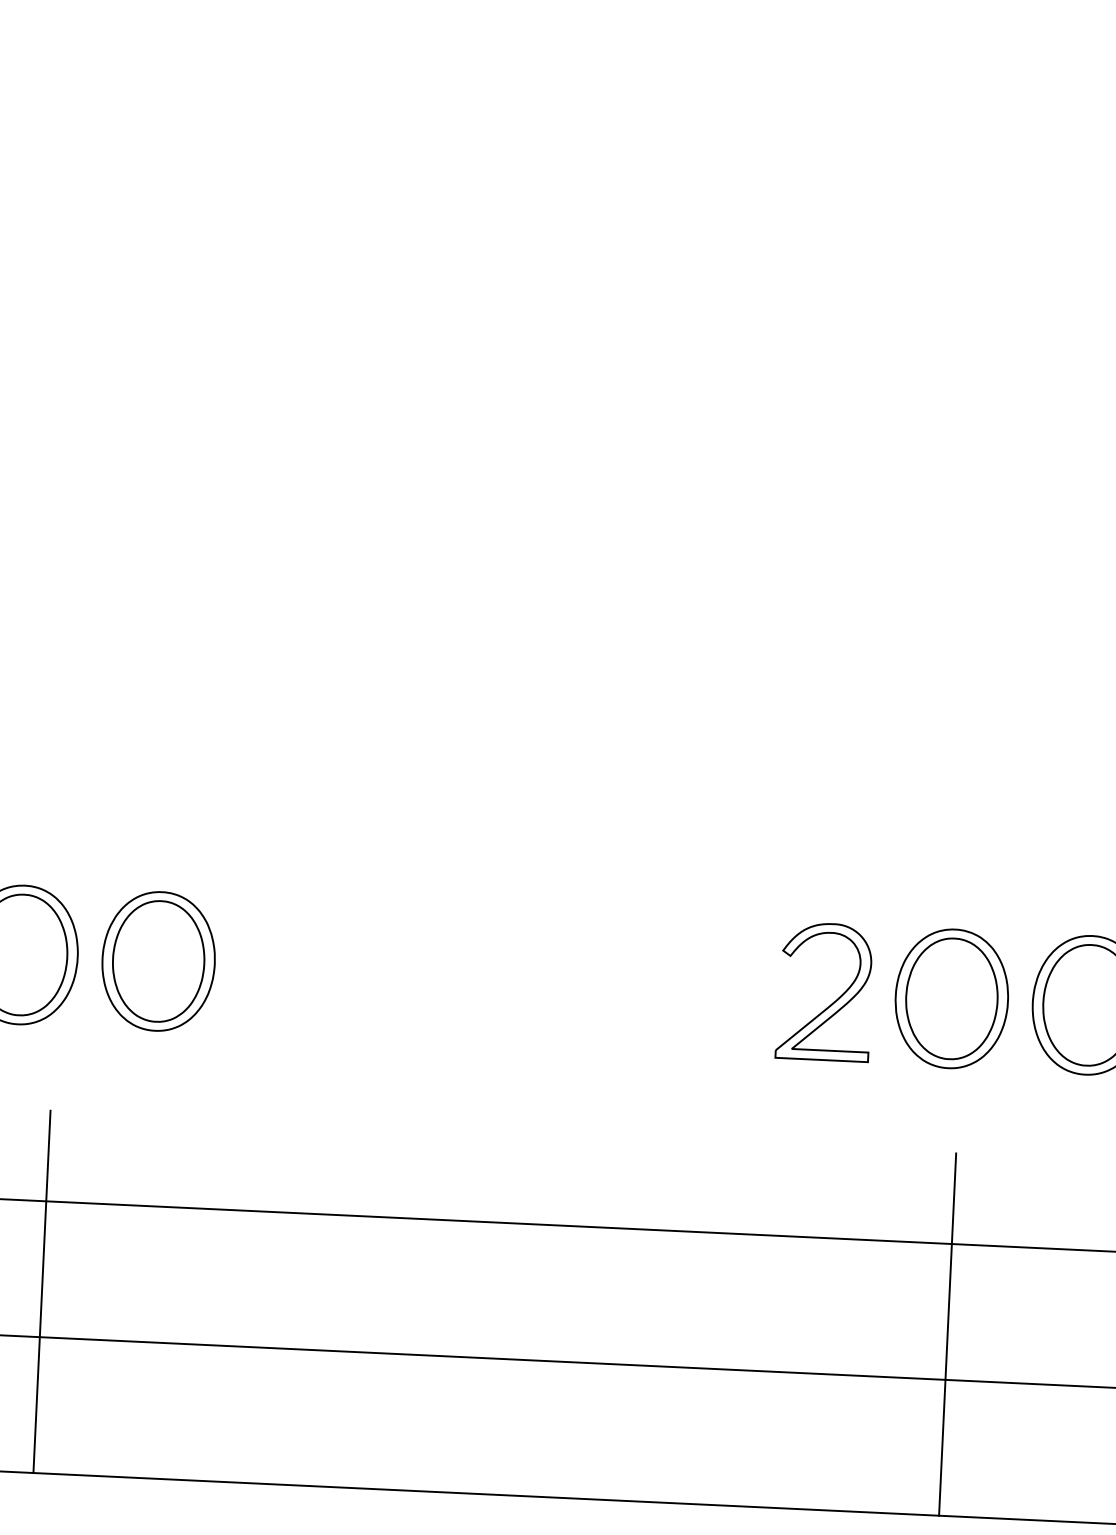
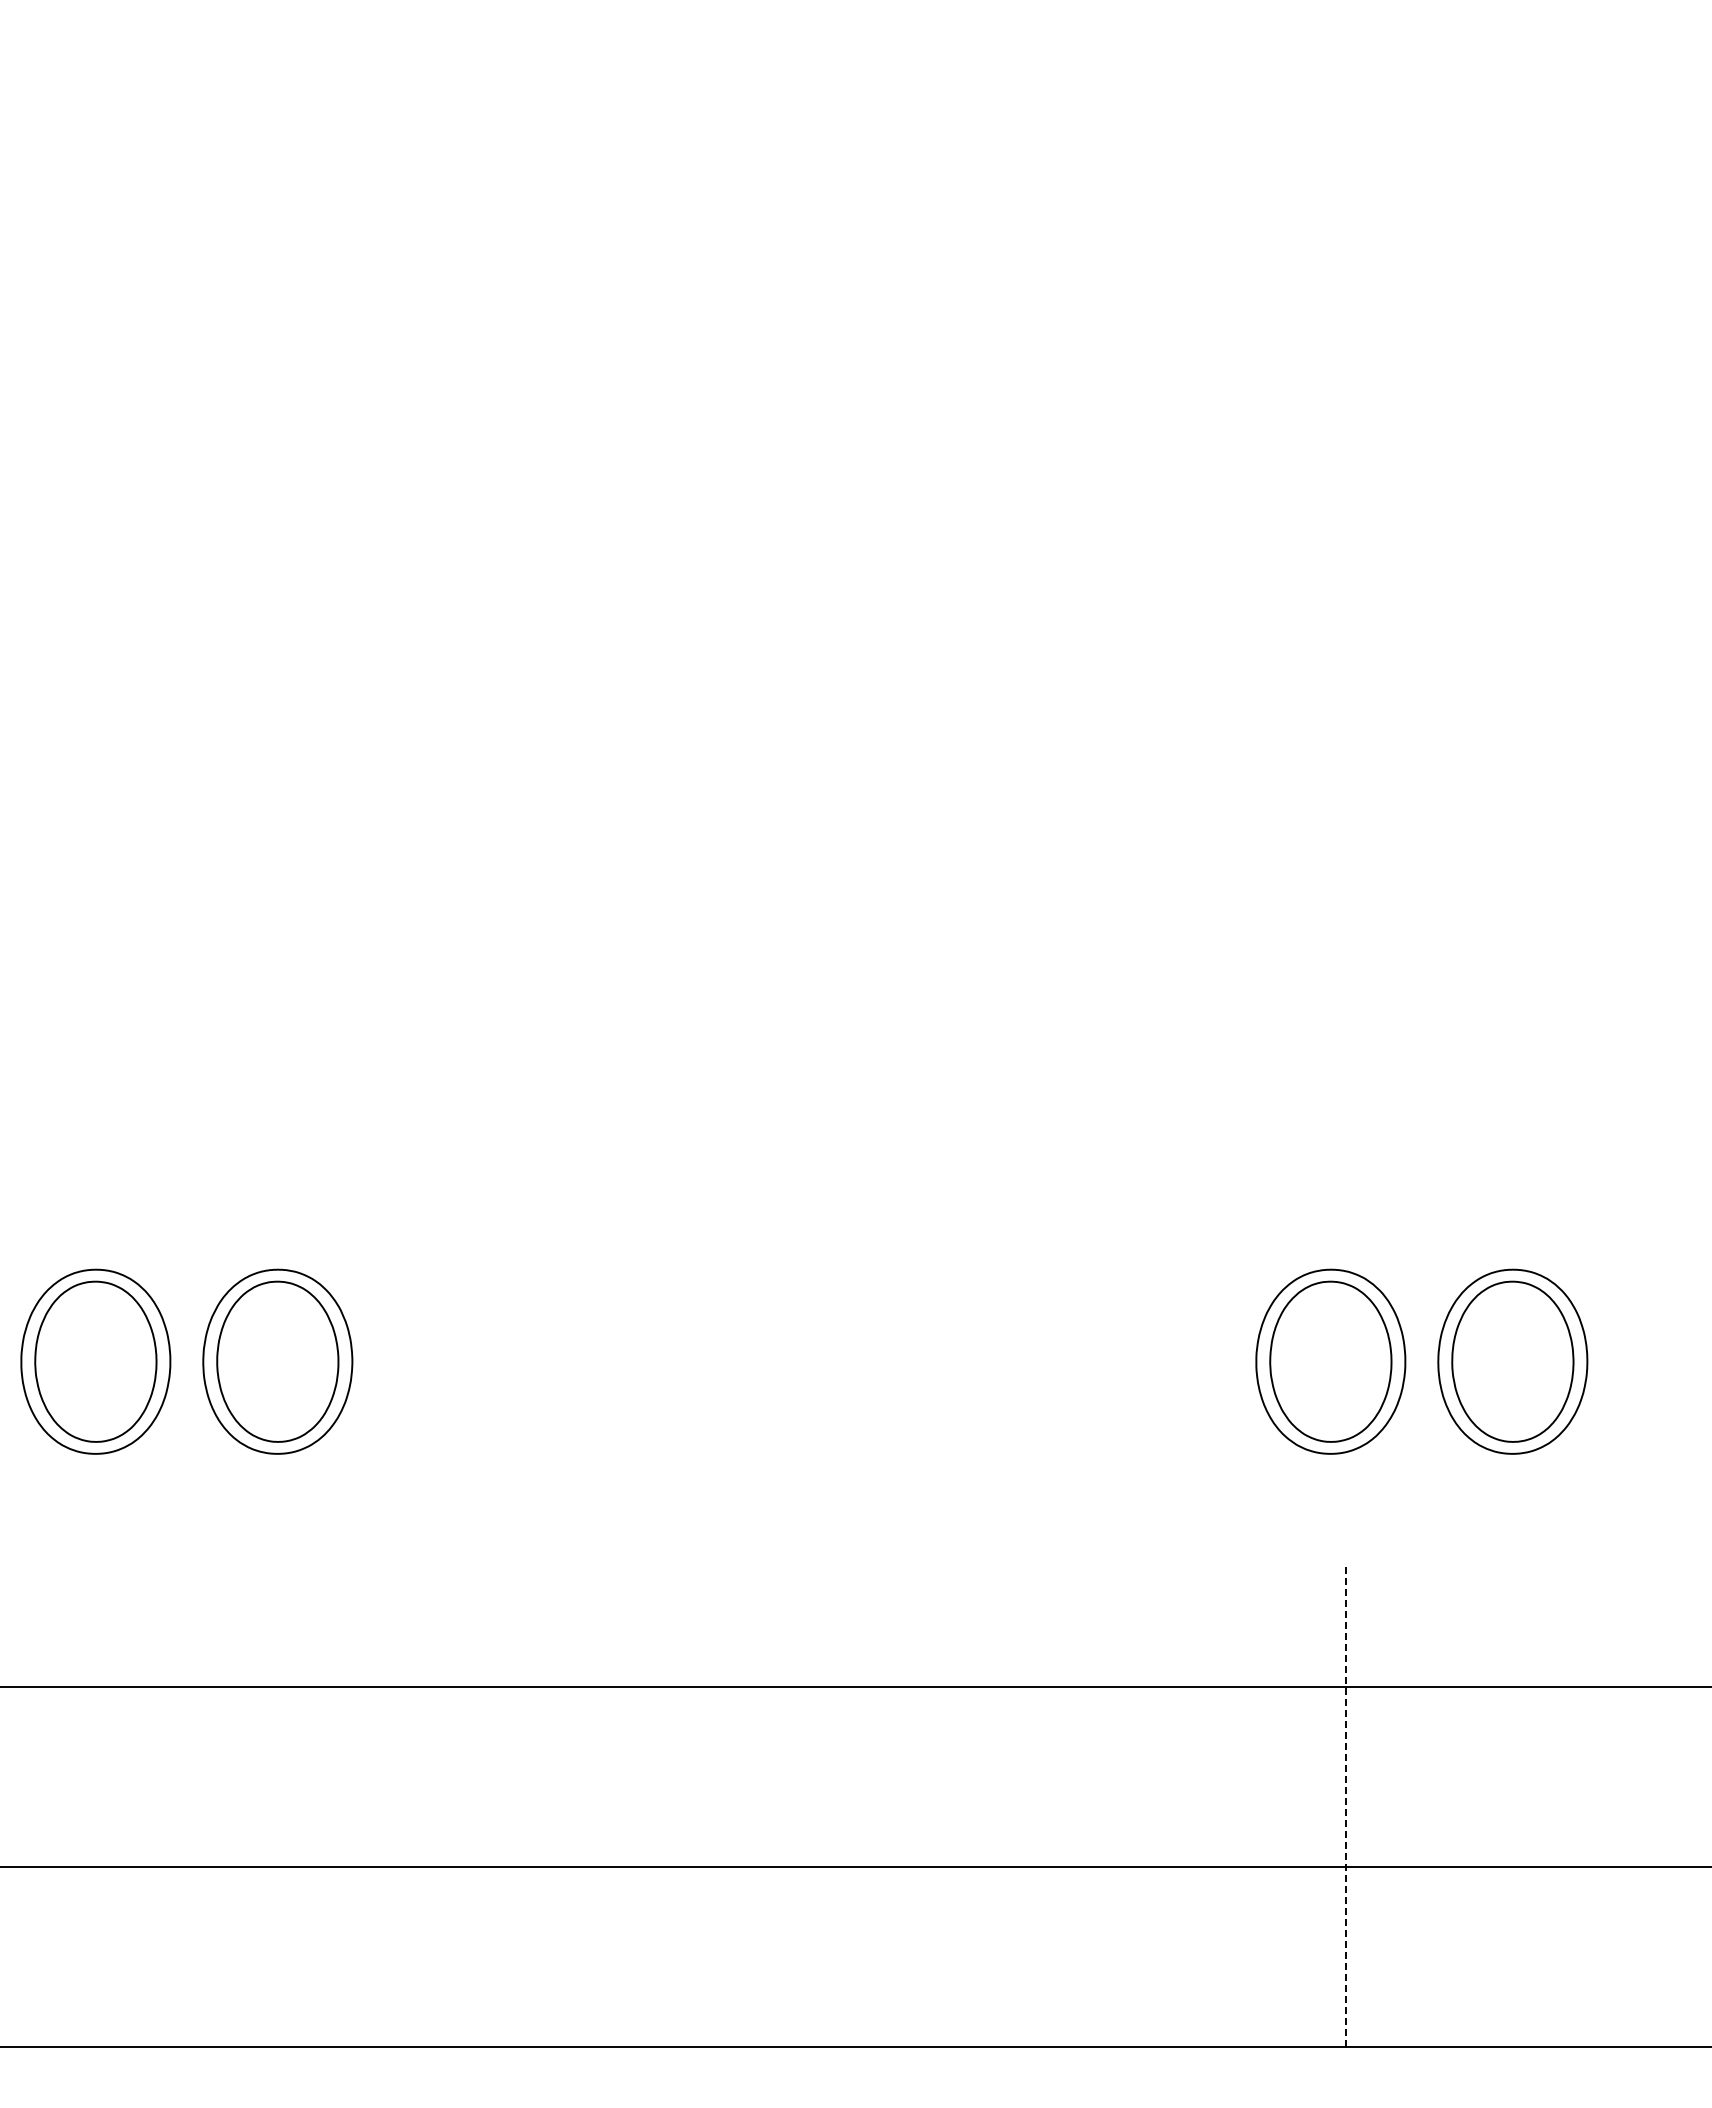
part: (833, 1002) -> (1174, 1373), removed
line: (41, 1291) -> (143, 1806), removed
line: (947, 1334) -> (1346, 1806), solid -> dashed

